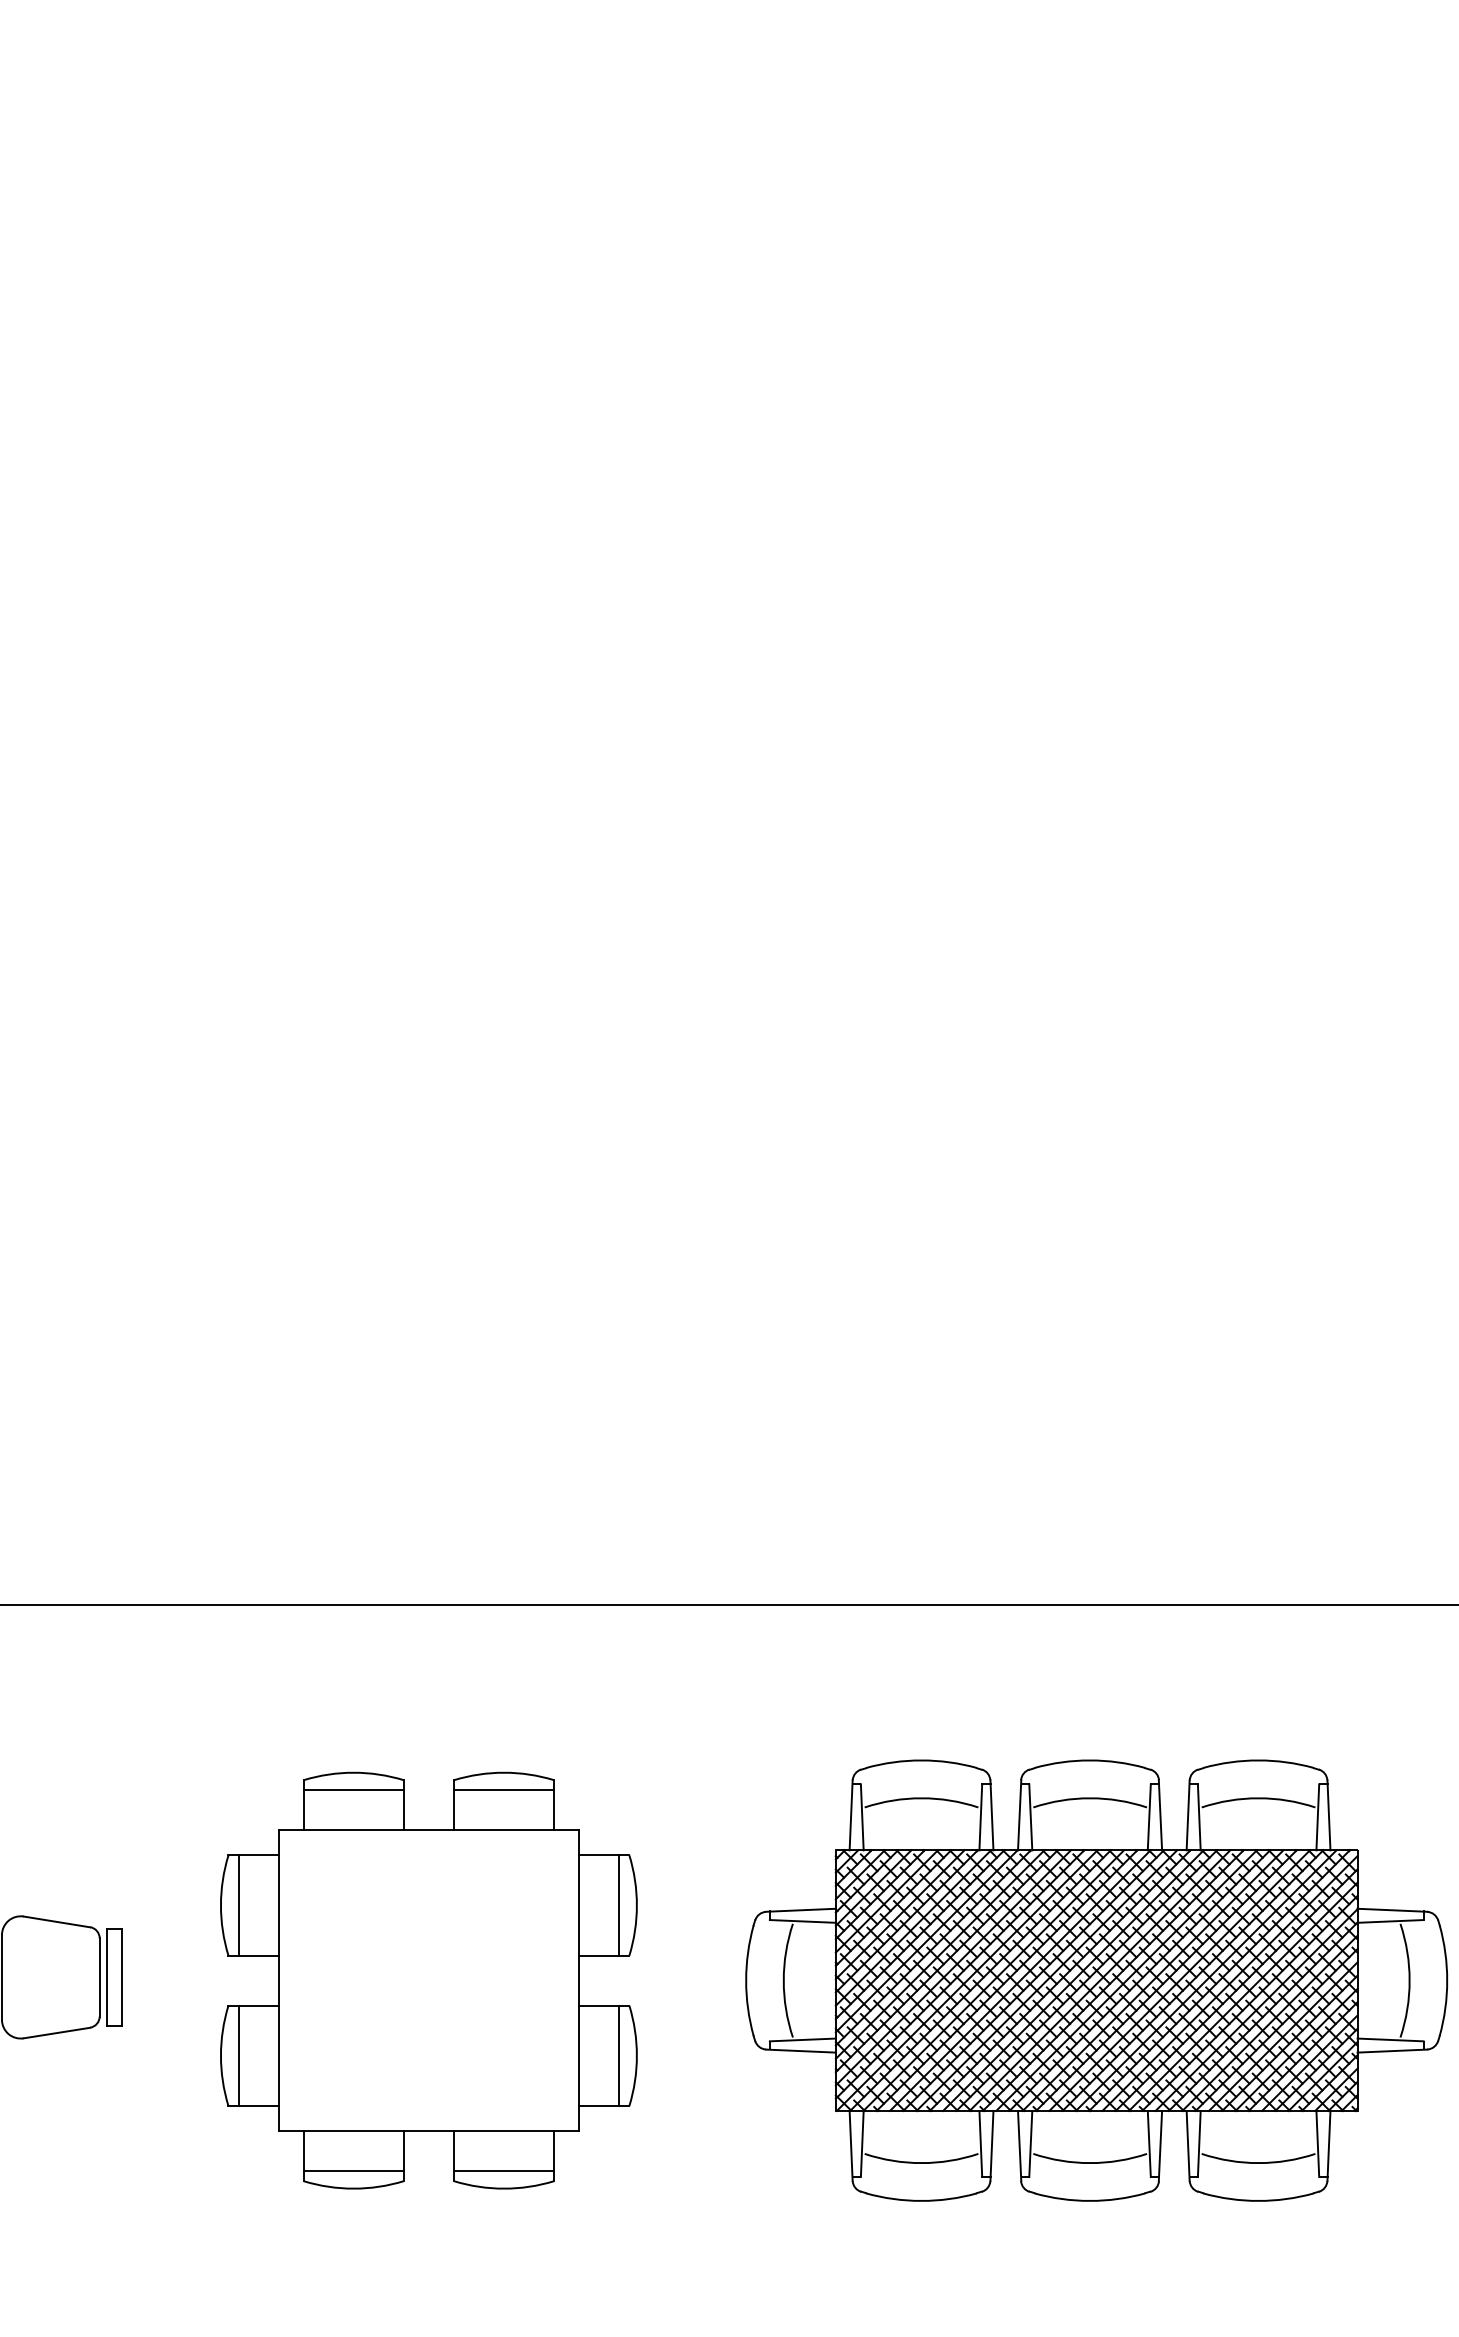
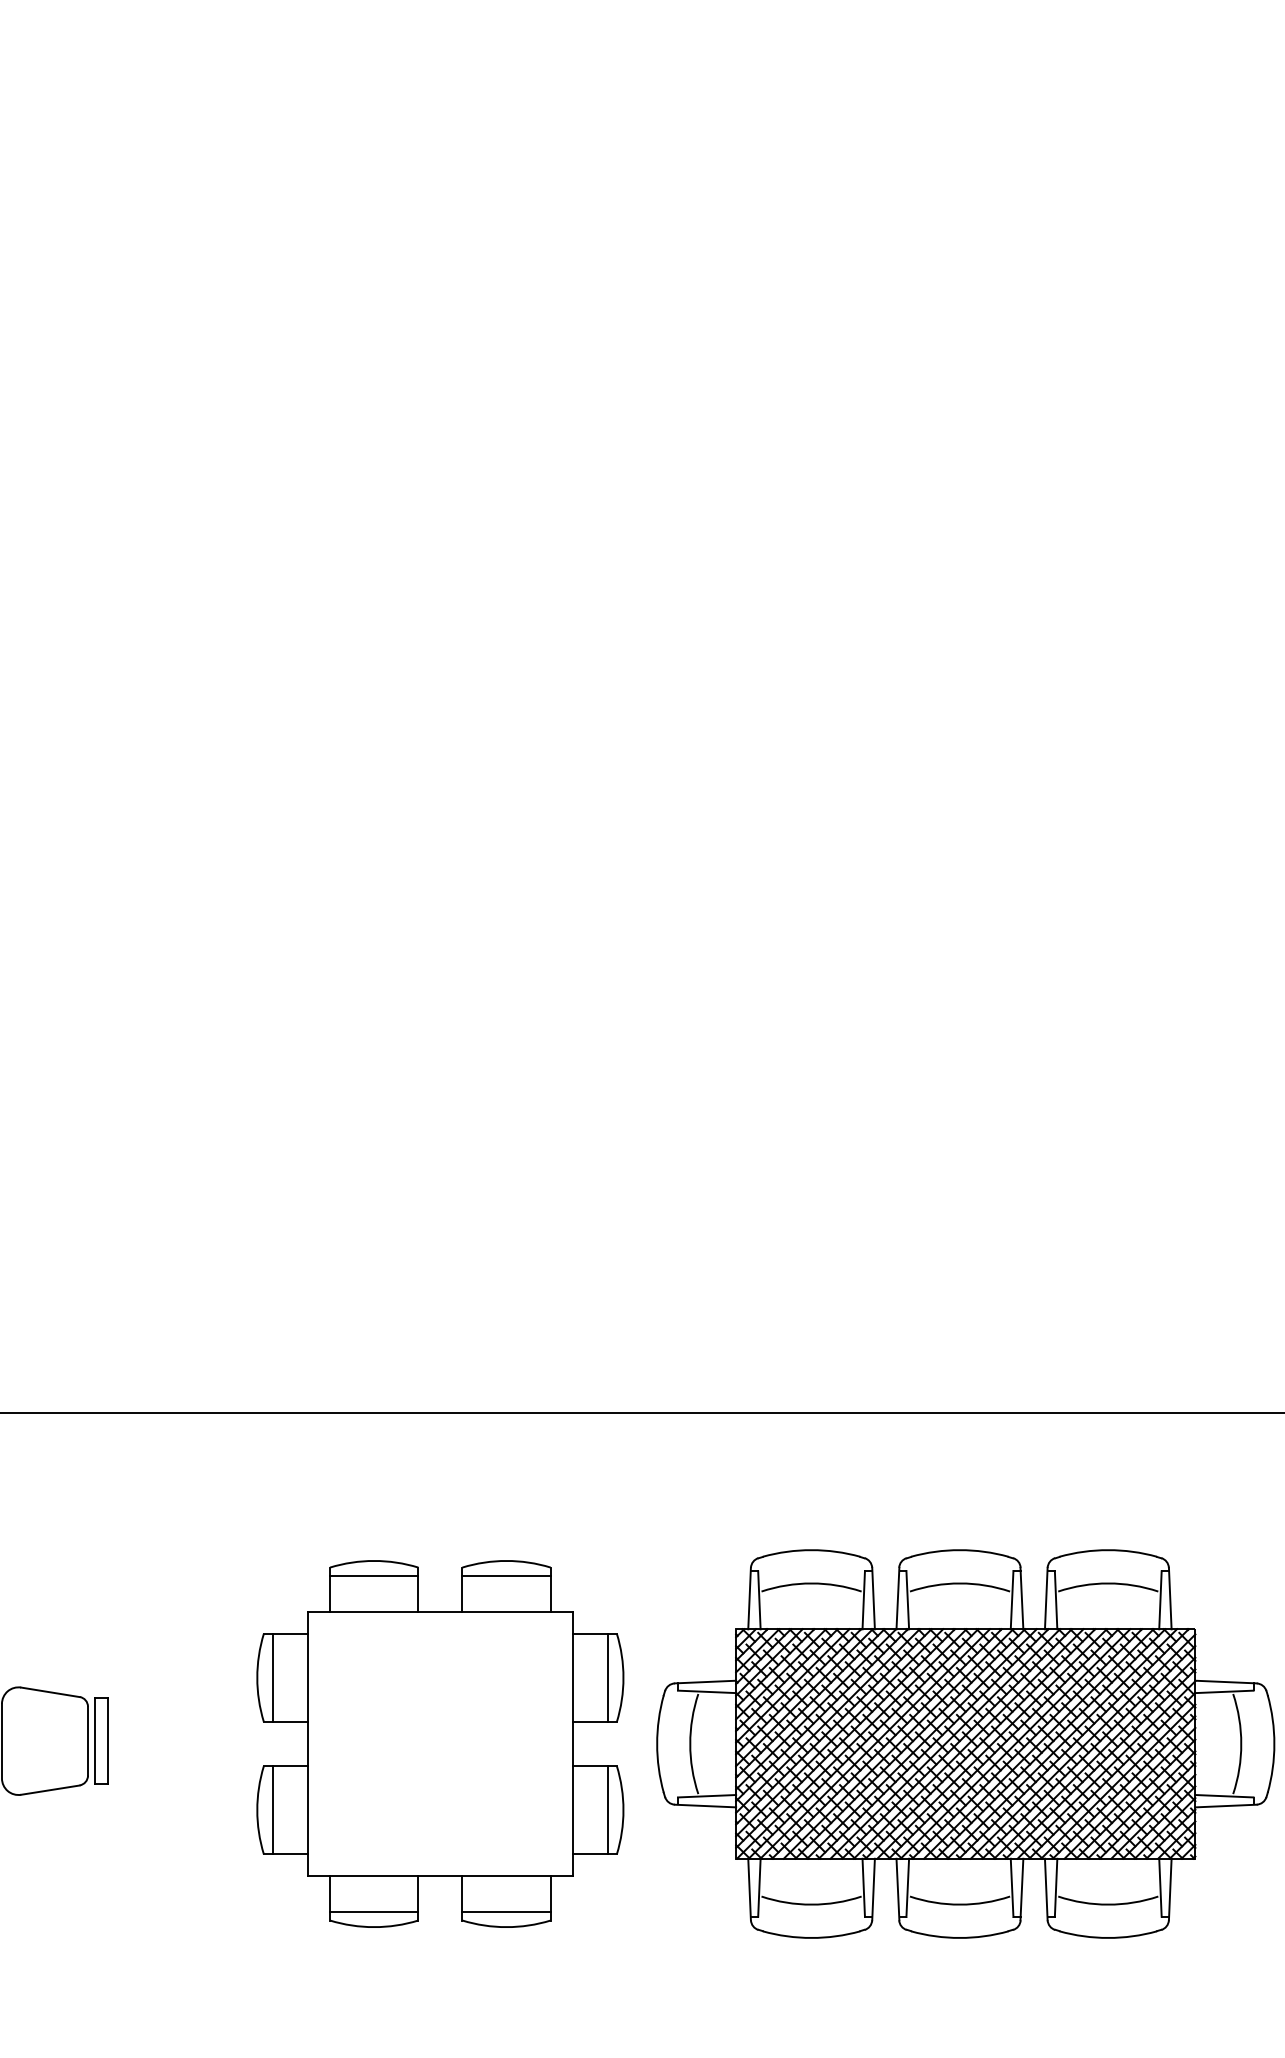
part: (428, 1980) -> (440, 1743), moved

